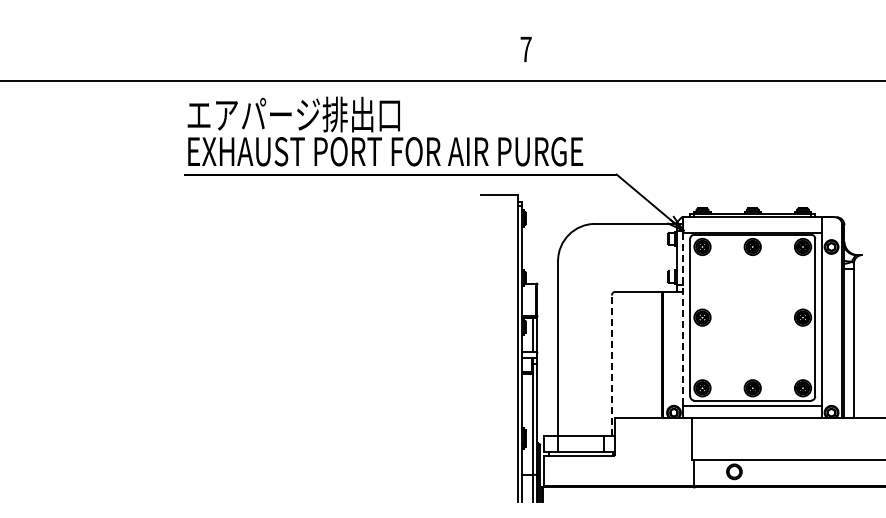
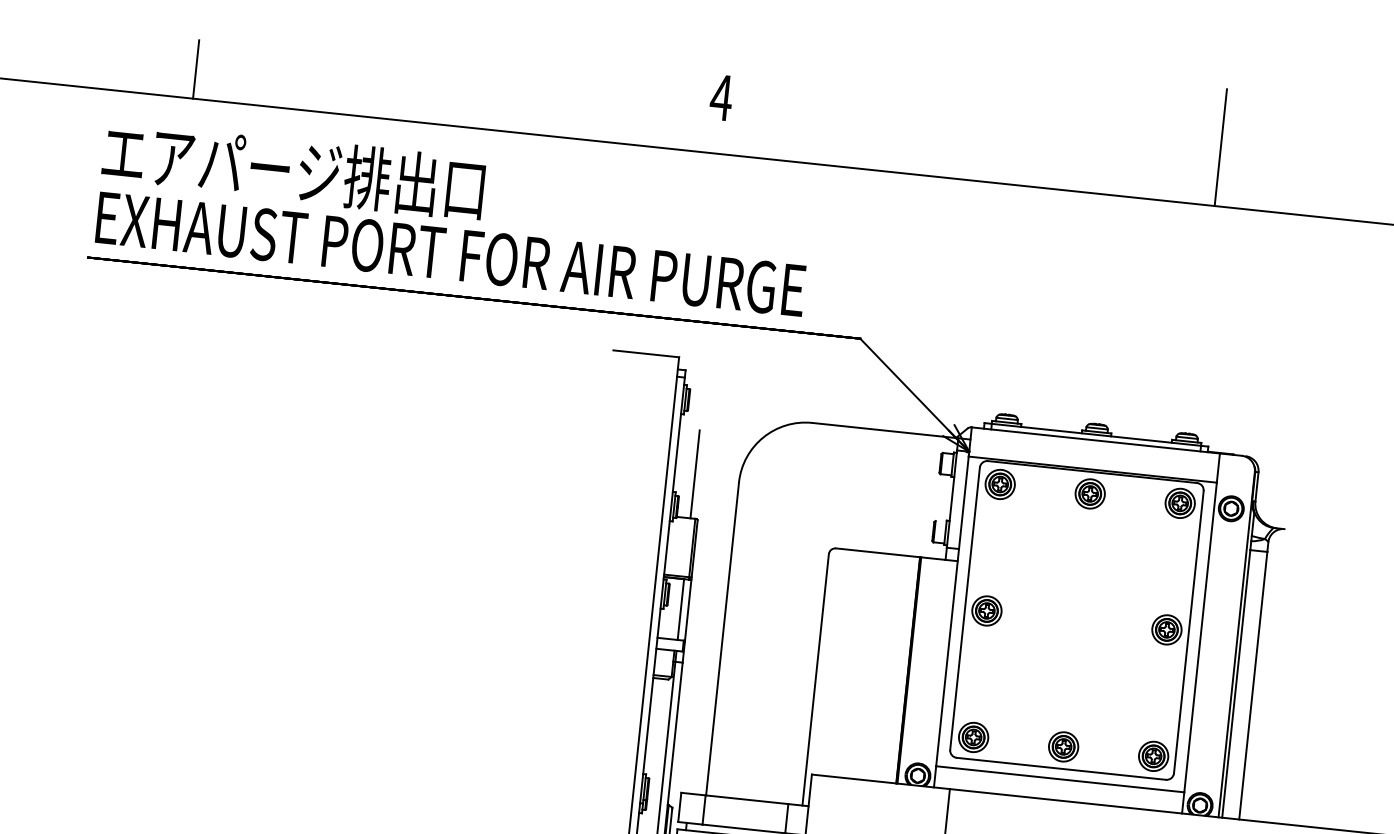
line: (804, 47) -> (1220, 146), added
text: (526, 49) -> (722, 97), 7 -> 4
line: (234, 64) -> (196, 69), added
line: (533, 258) -> (695, 473), added
line: (683, 320) -> (952, 612), dashed -> solid
line: (611, 365) -> (815, 679), dashed -> solid

